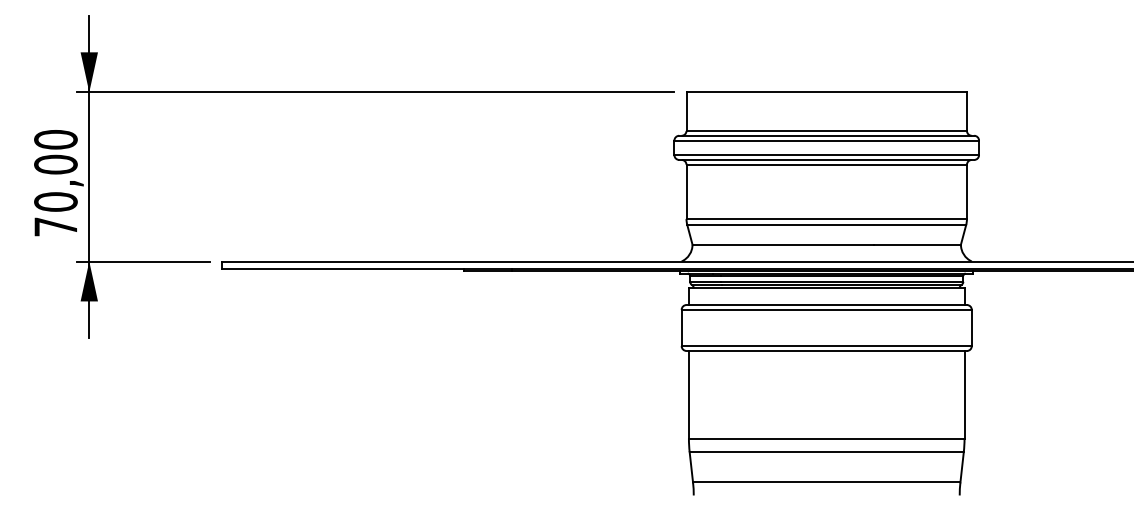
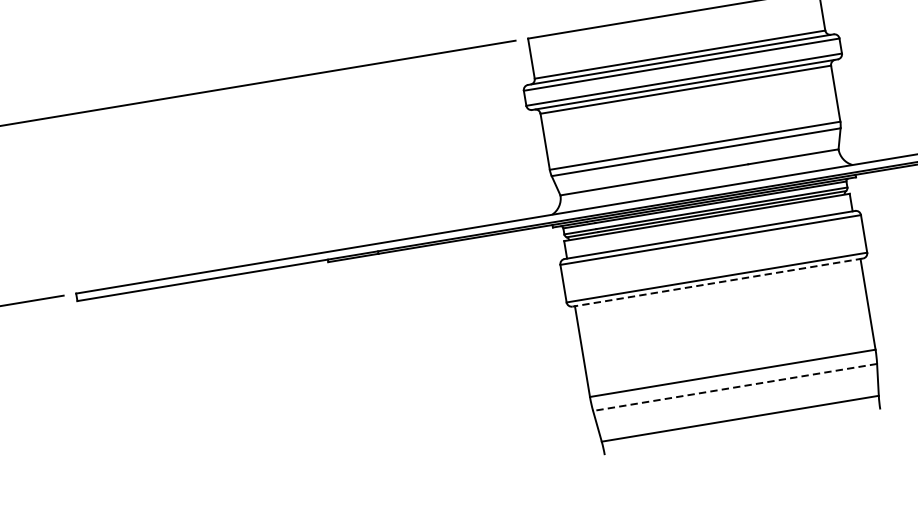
line: (826, 350) -> (717, 282), solid -> dashed
line: (826, 452) -> (734, 387), solid -> dashed

